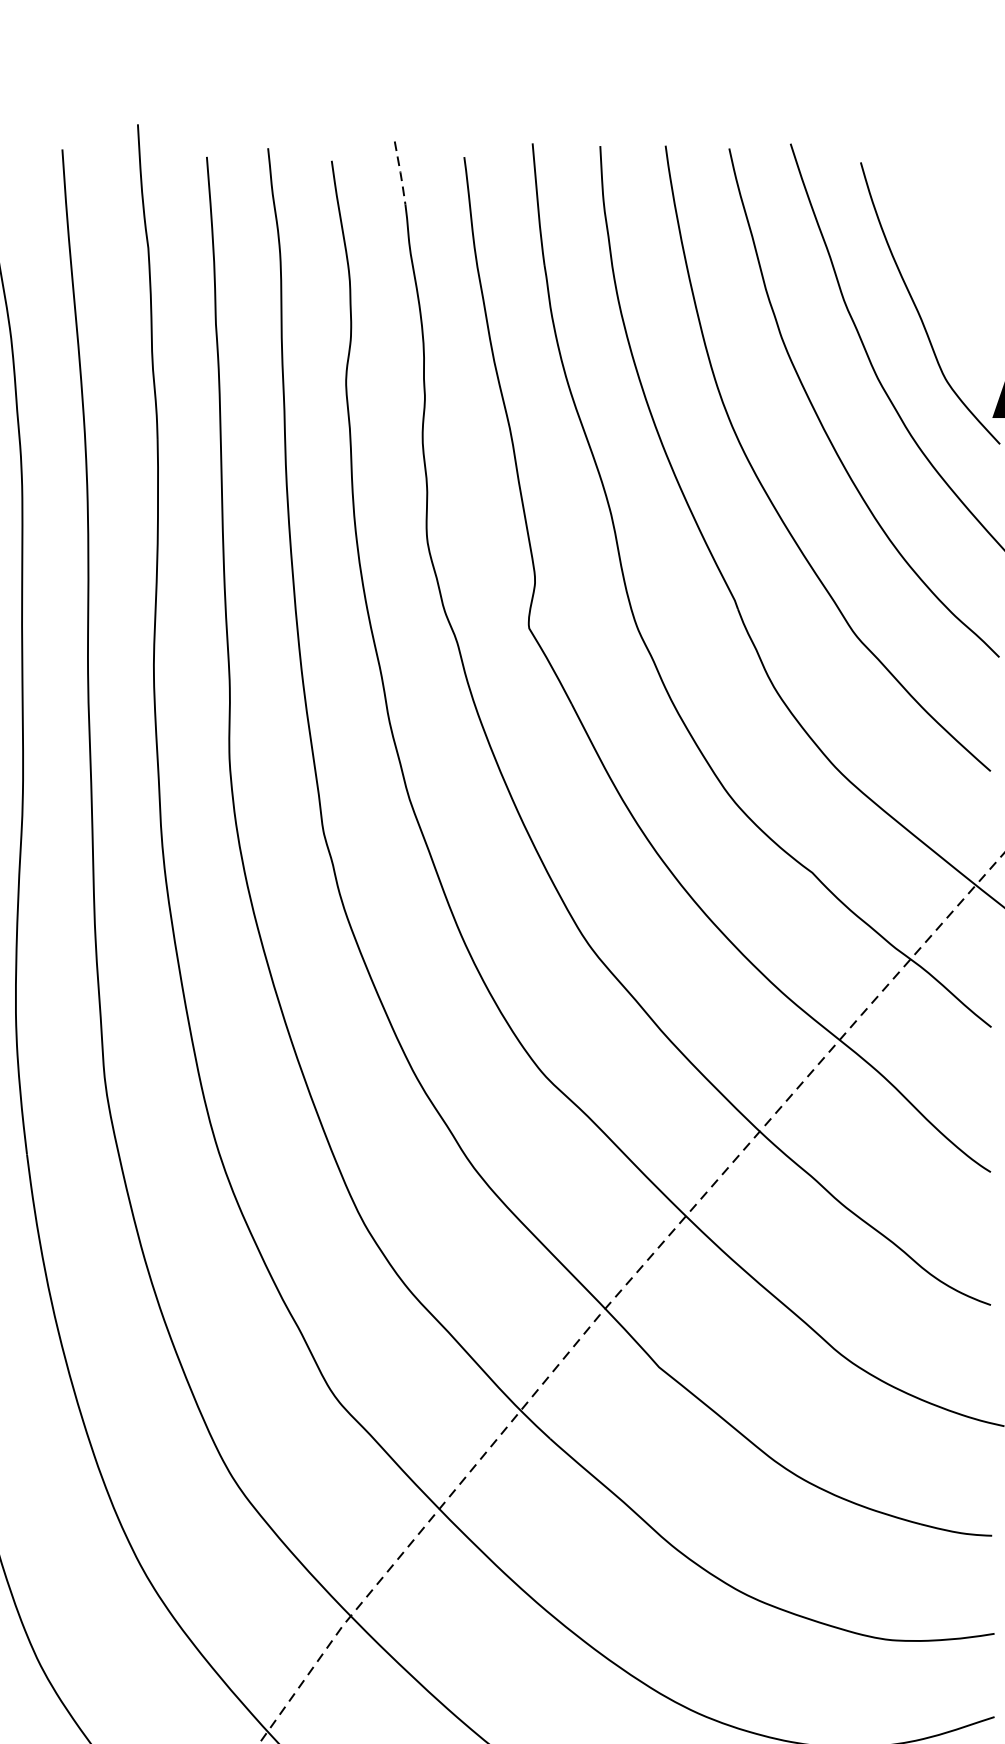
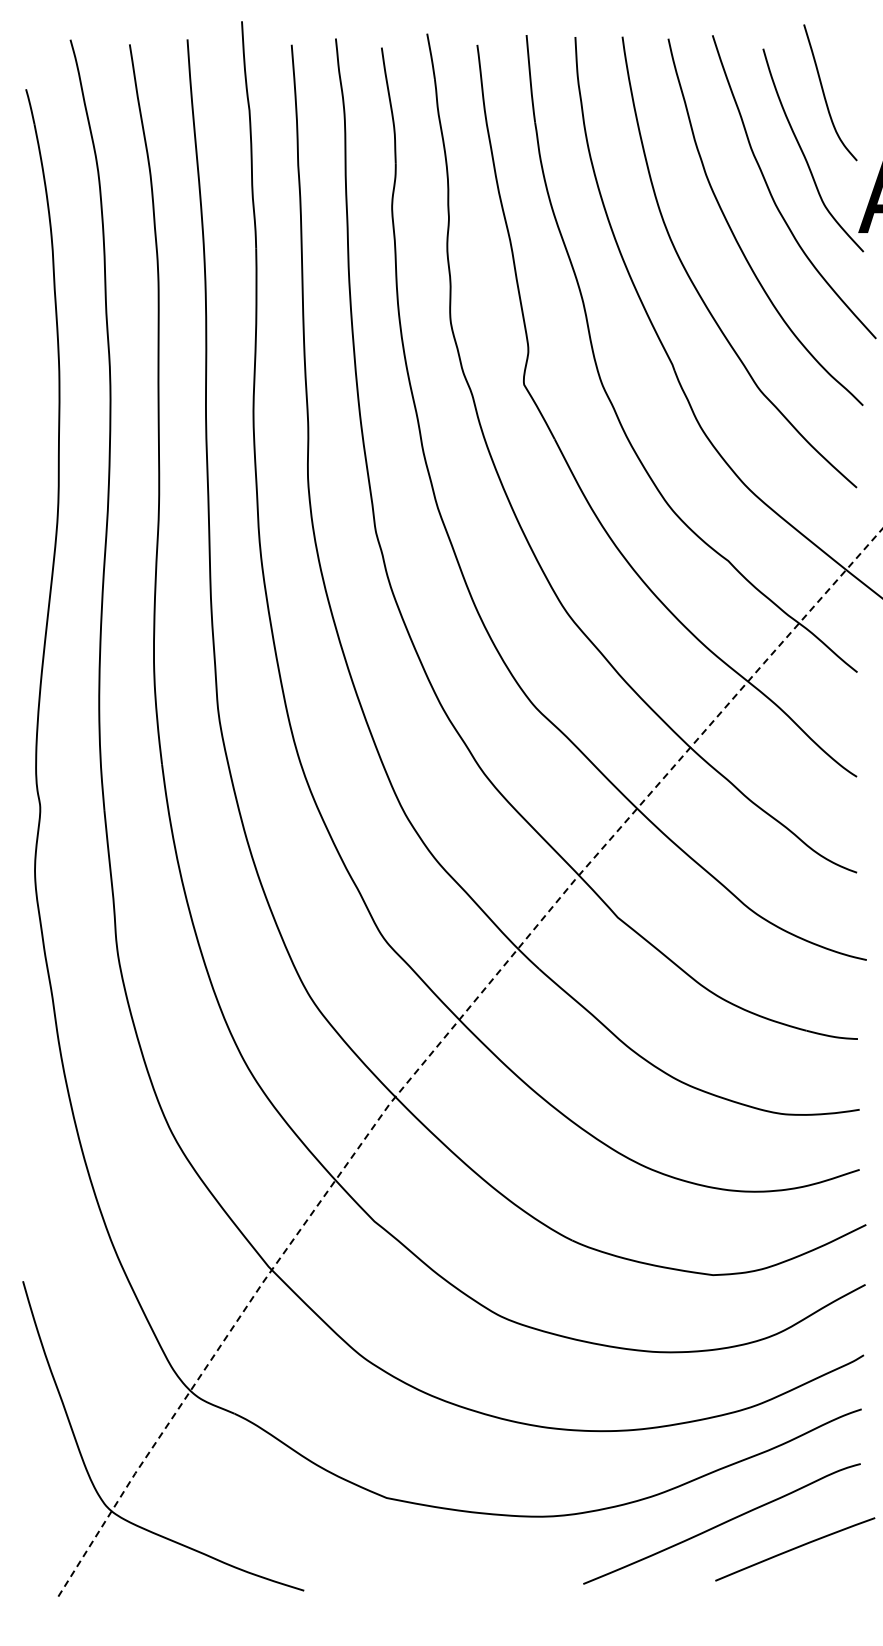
line: (400, 173) -> (431, 56), dashed -> solid
curve: (947, 227) -> (825, 95), added

